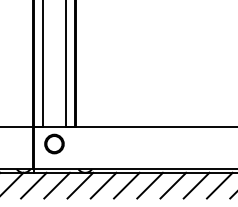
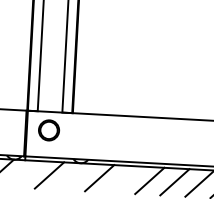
line: (33, 185) -> (24, 173), removed
line: (80, 185) -> (74, 176), removed
line: (126, 185) -> (124, 179), removed

